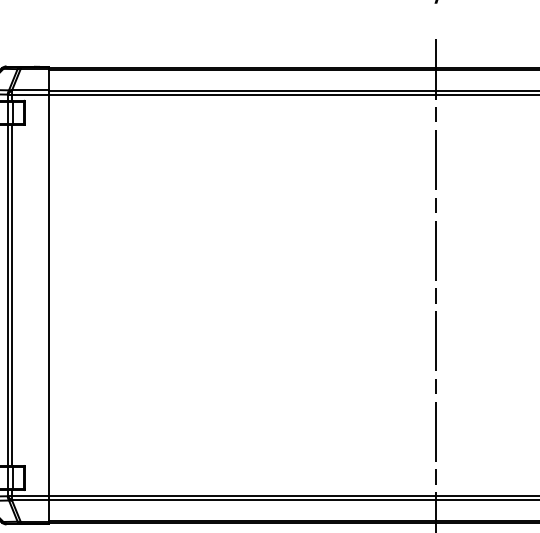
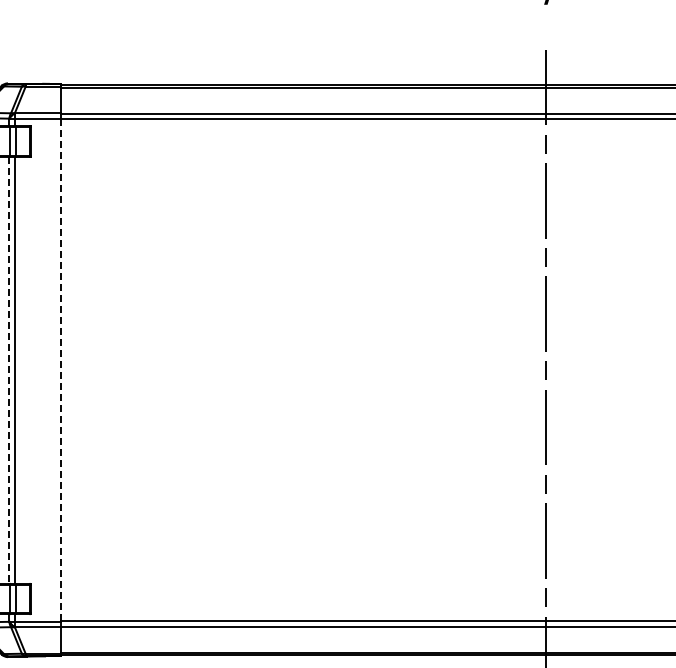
line: (7, 295) -> (9, 370), solid -> dashed
line: (49, 295) -> (61, 370), solid -> dashed

